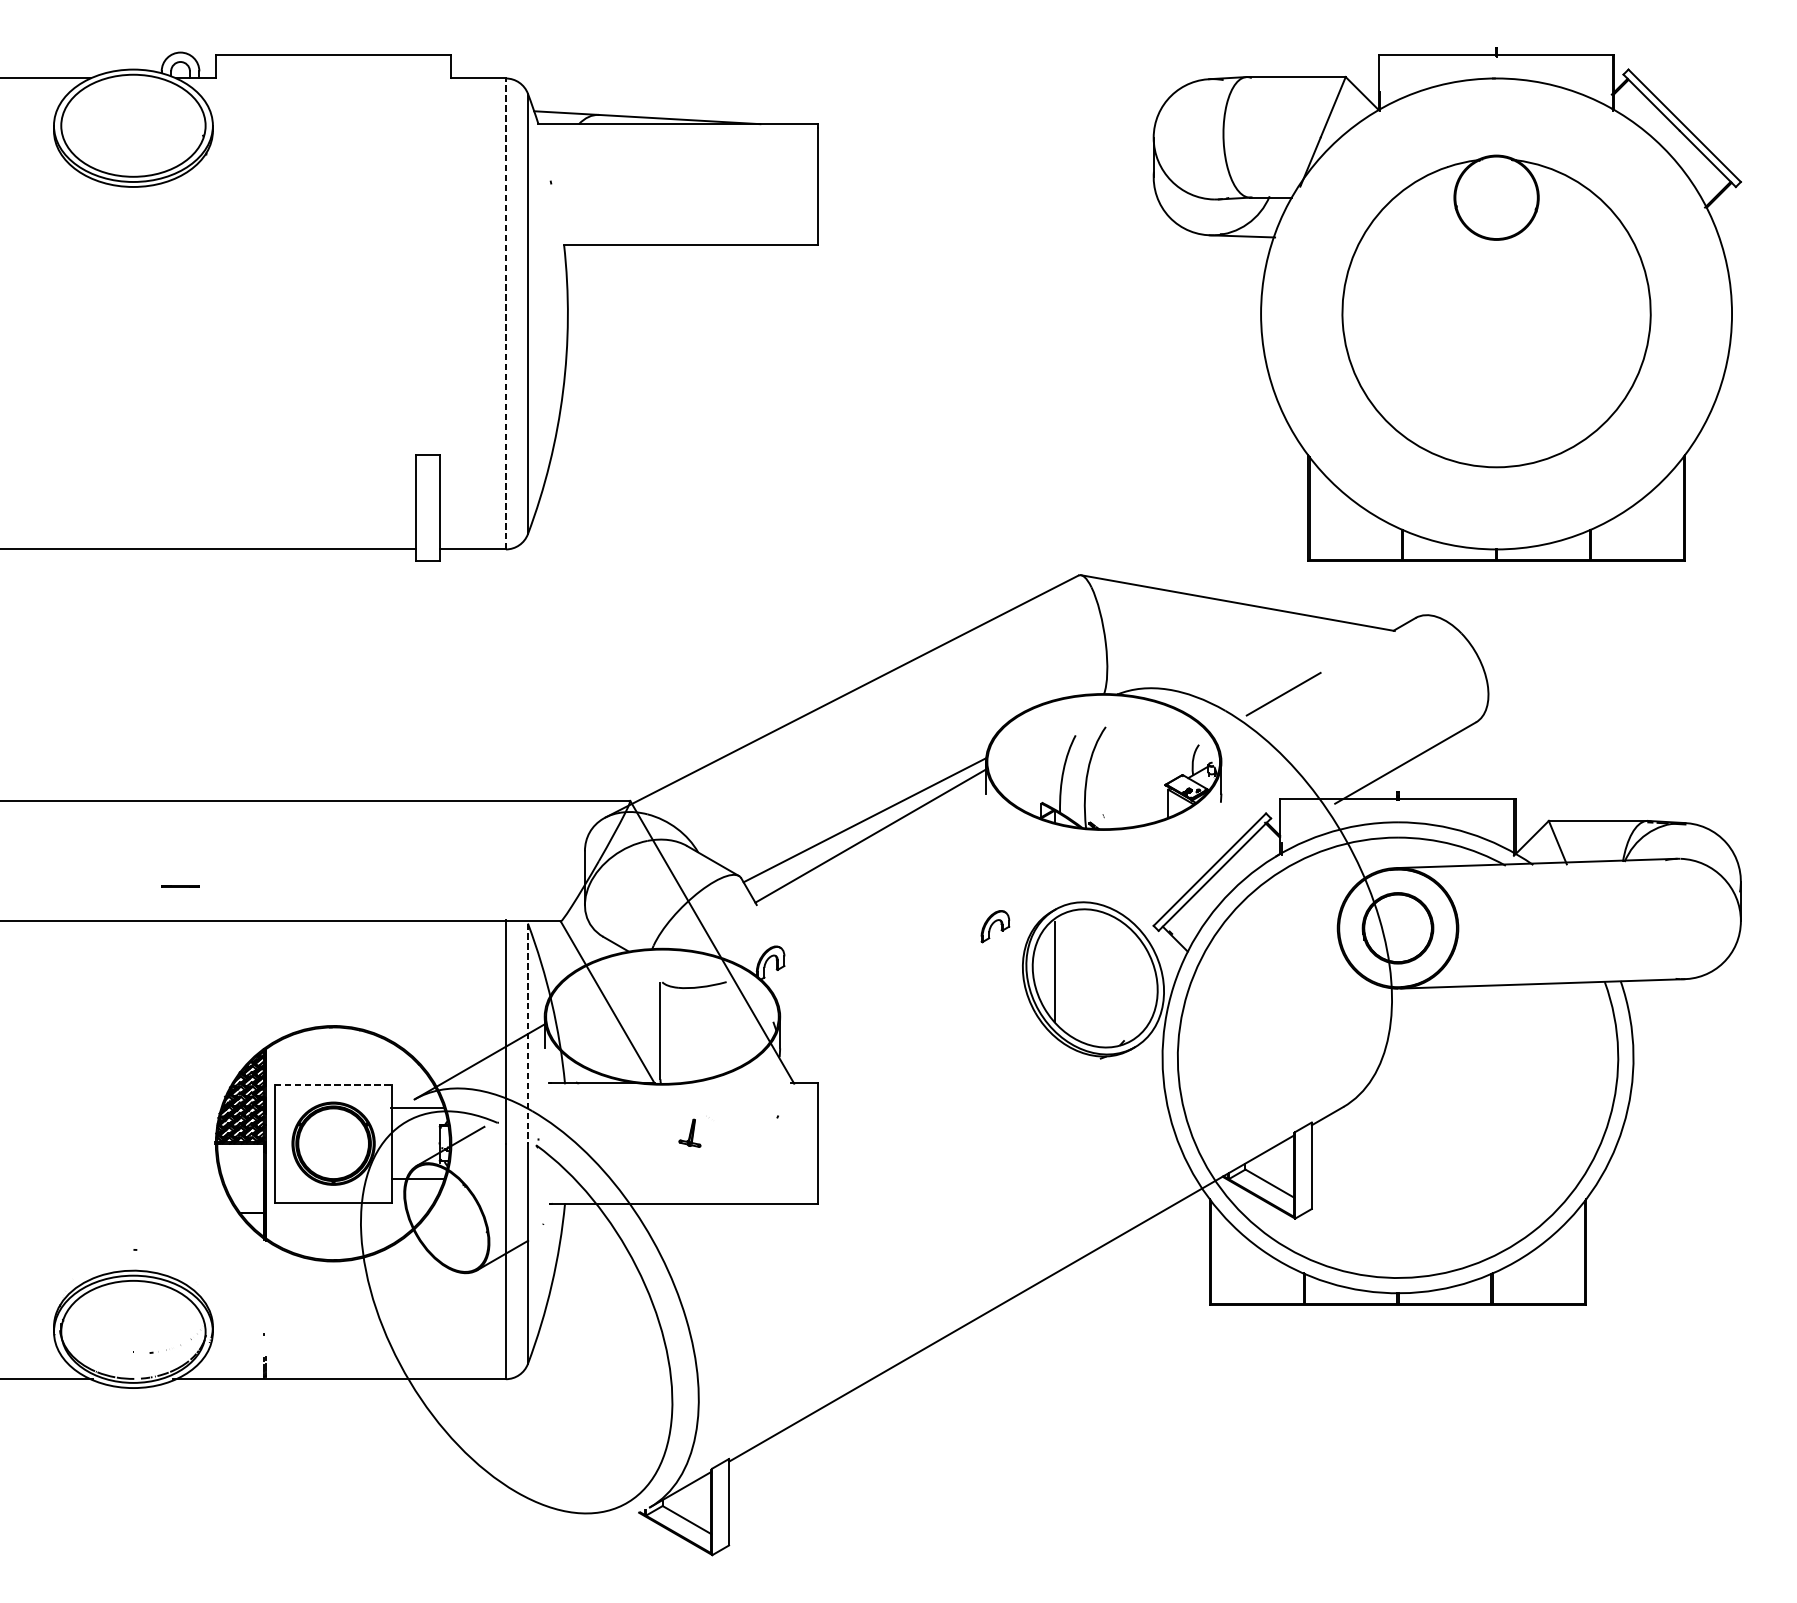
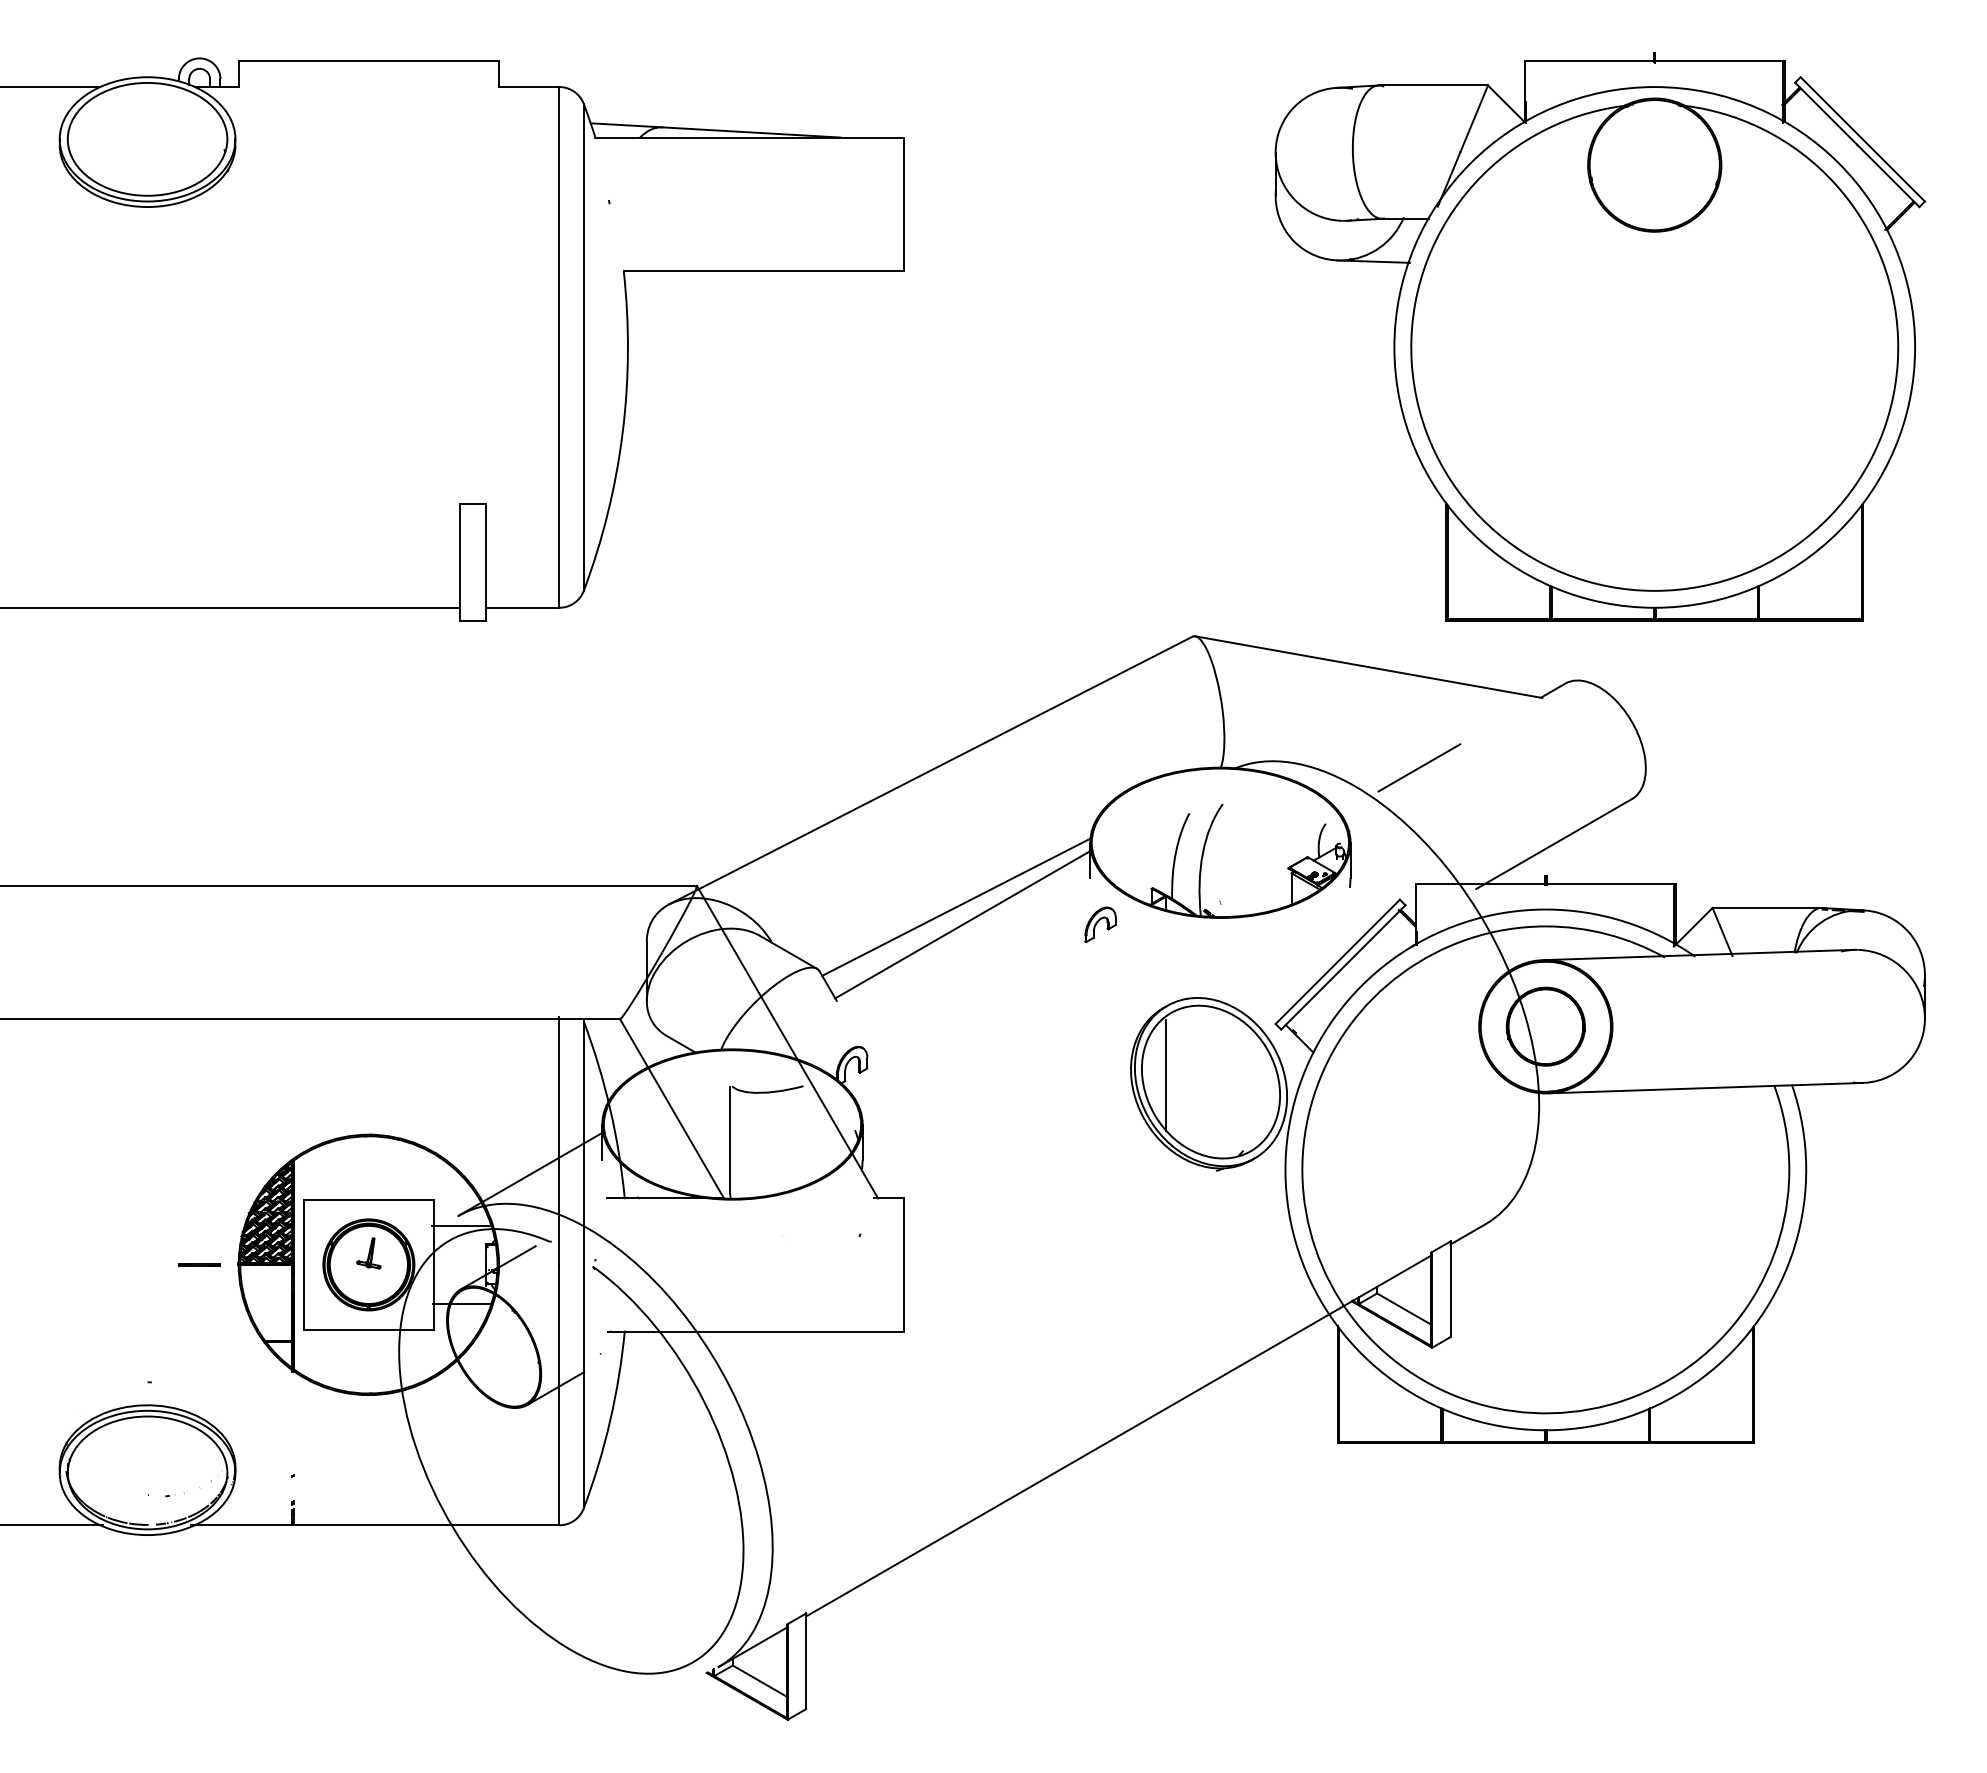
part: (1496, 311) -> (1654, 344), size x1.43
line: (505, 313) -> (559, 346), dashed -> solid
line: (180, 886) -> (199, 1264), moved
part: (995, 926) -> (1100, 924), moved
line: (527, 1033) -> (583, 1143), dashed -> solid
line: (334, 1084) -> (369, 1199), dashed -> solid
part: (689, 1133) -> (368, 1253), moved

